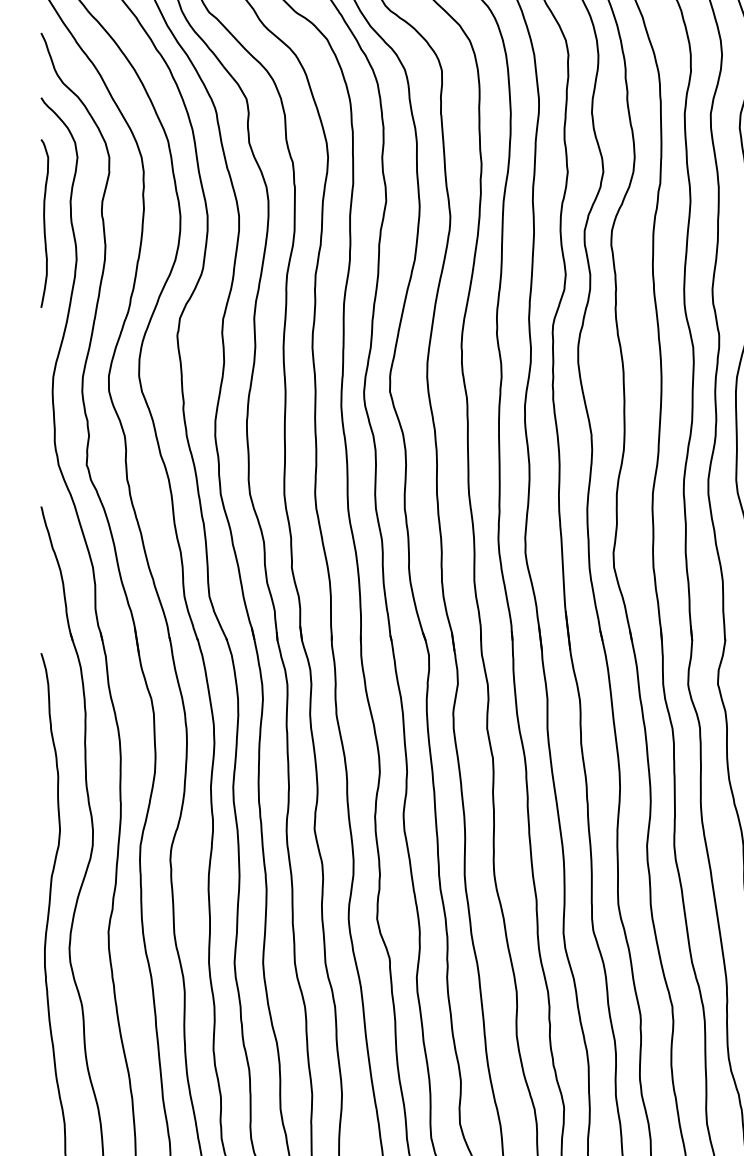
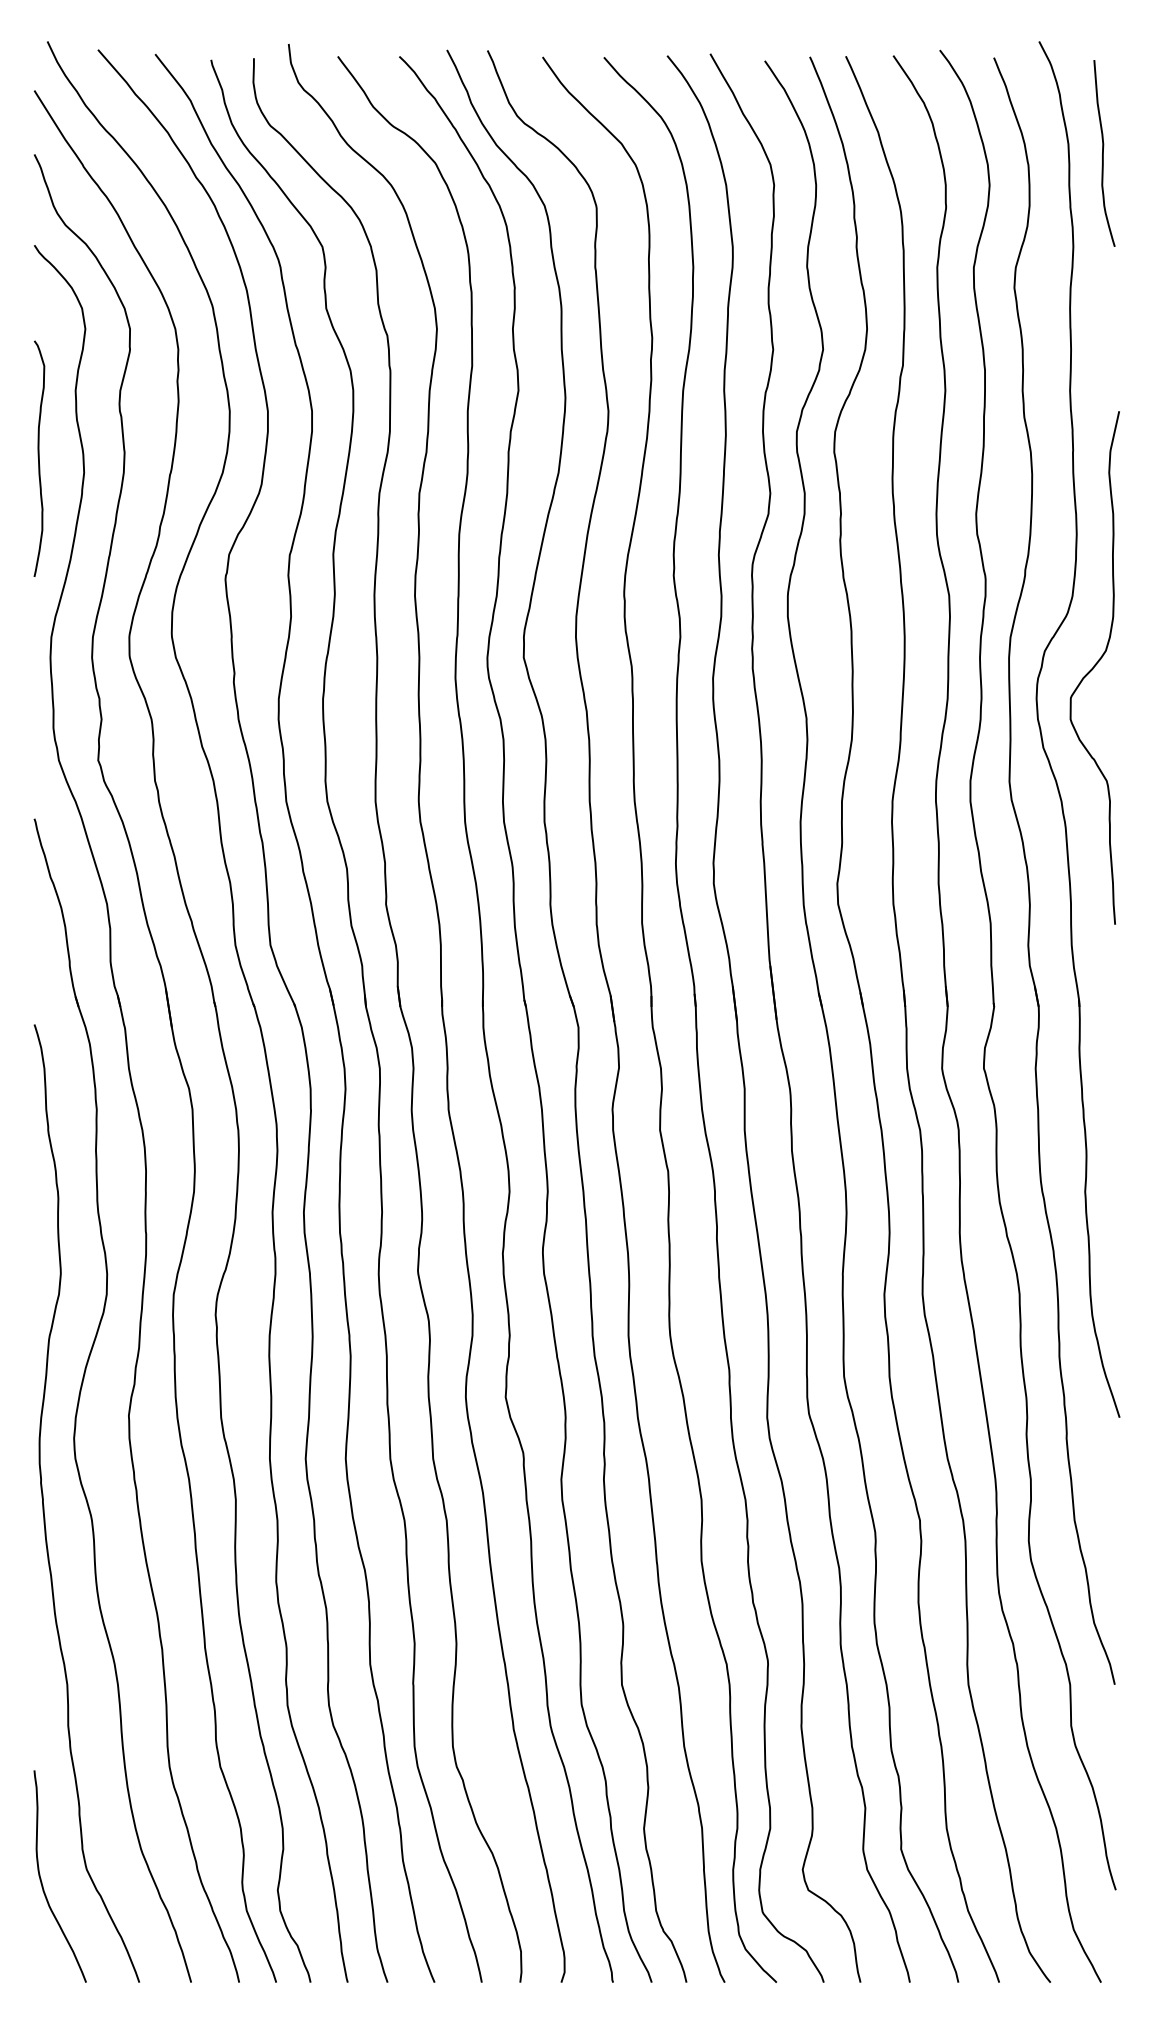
curve: (44, 223) -> (39, 458), moved

